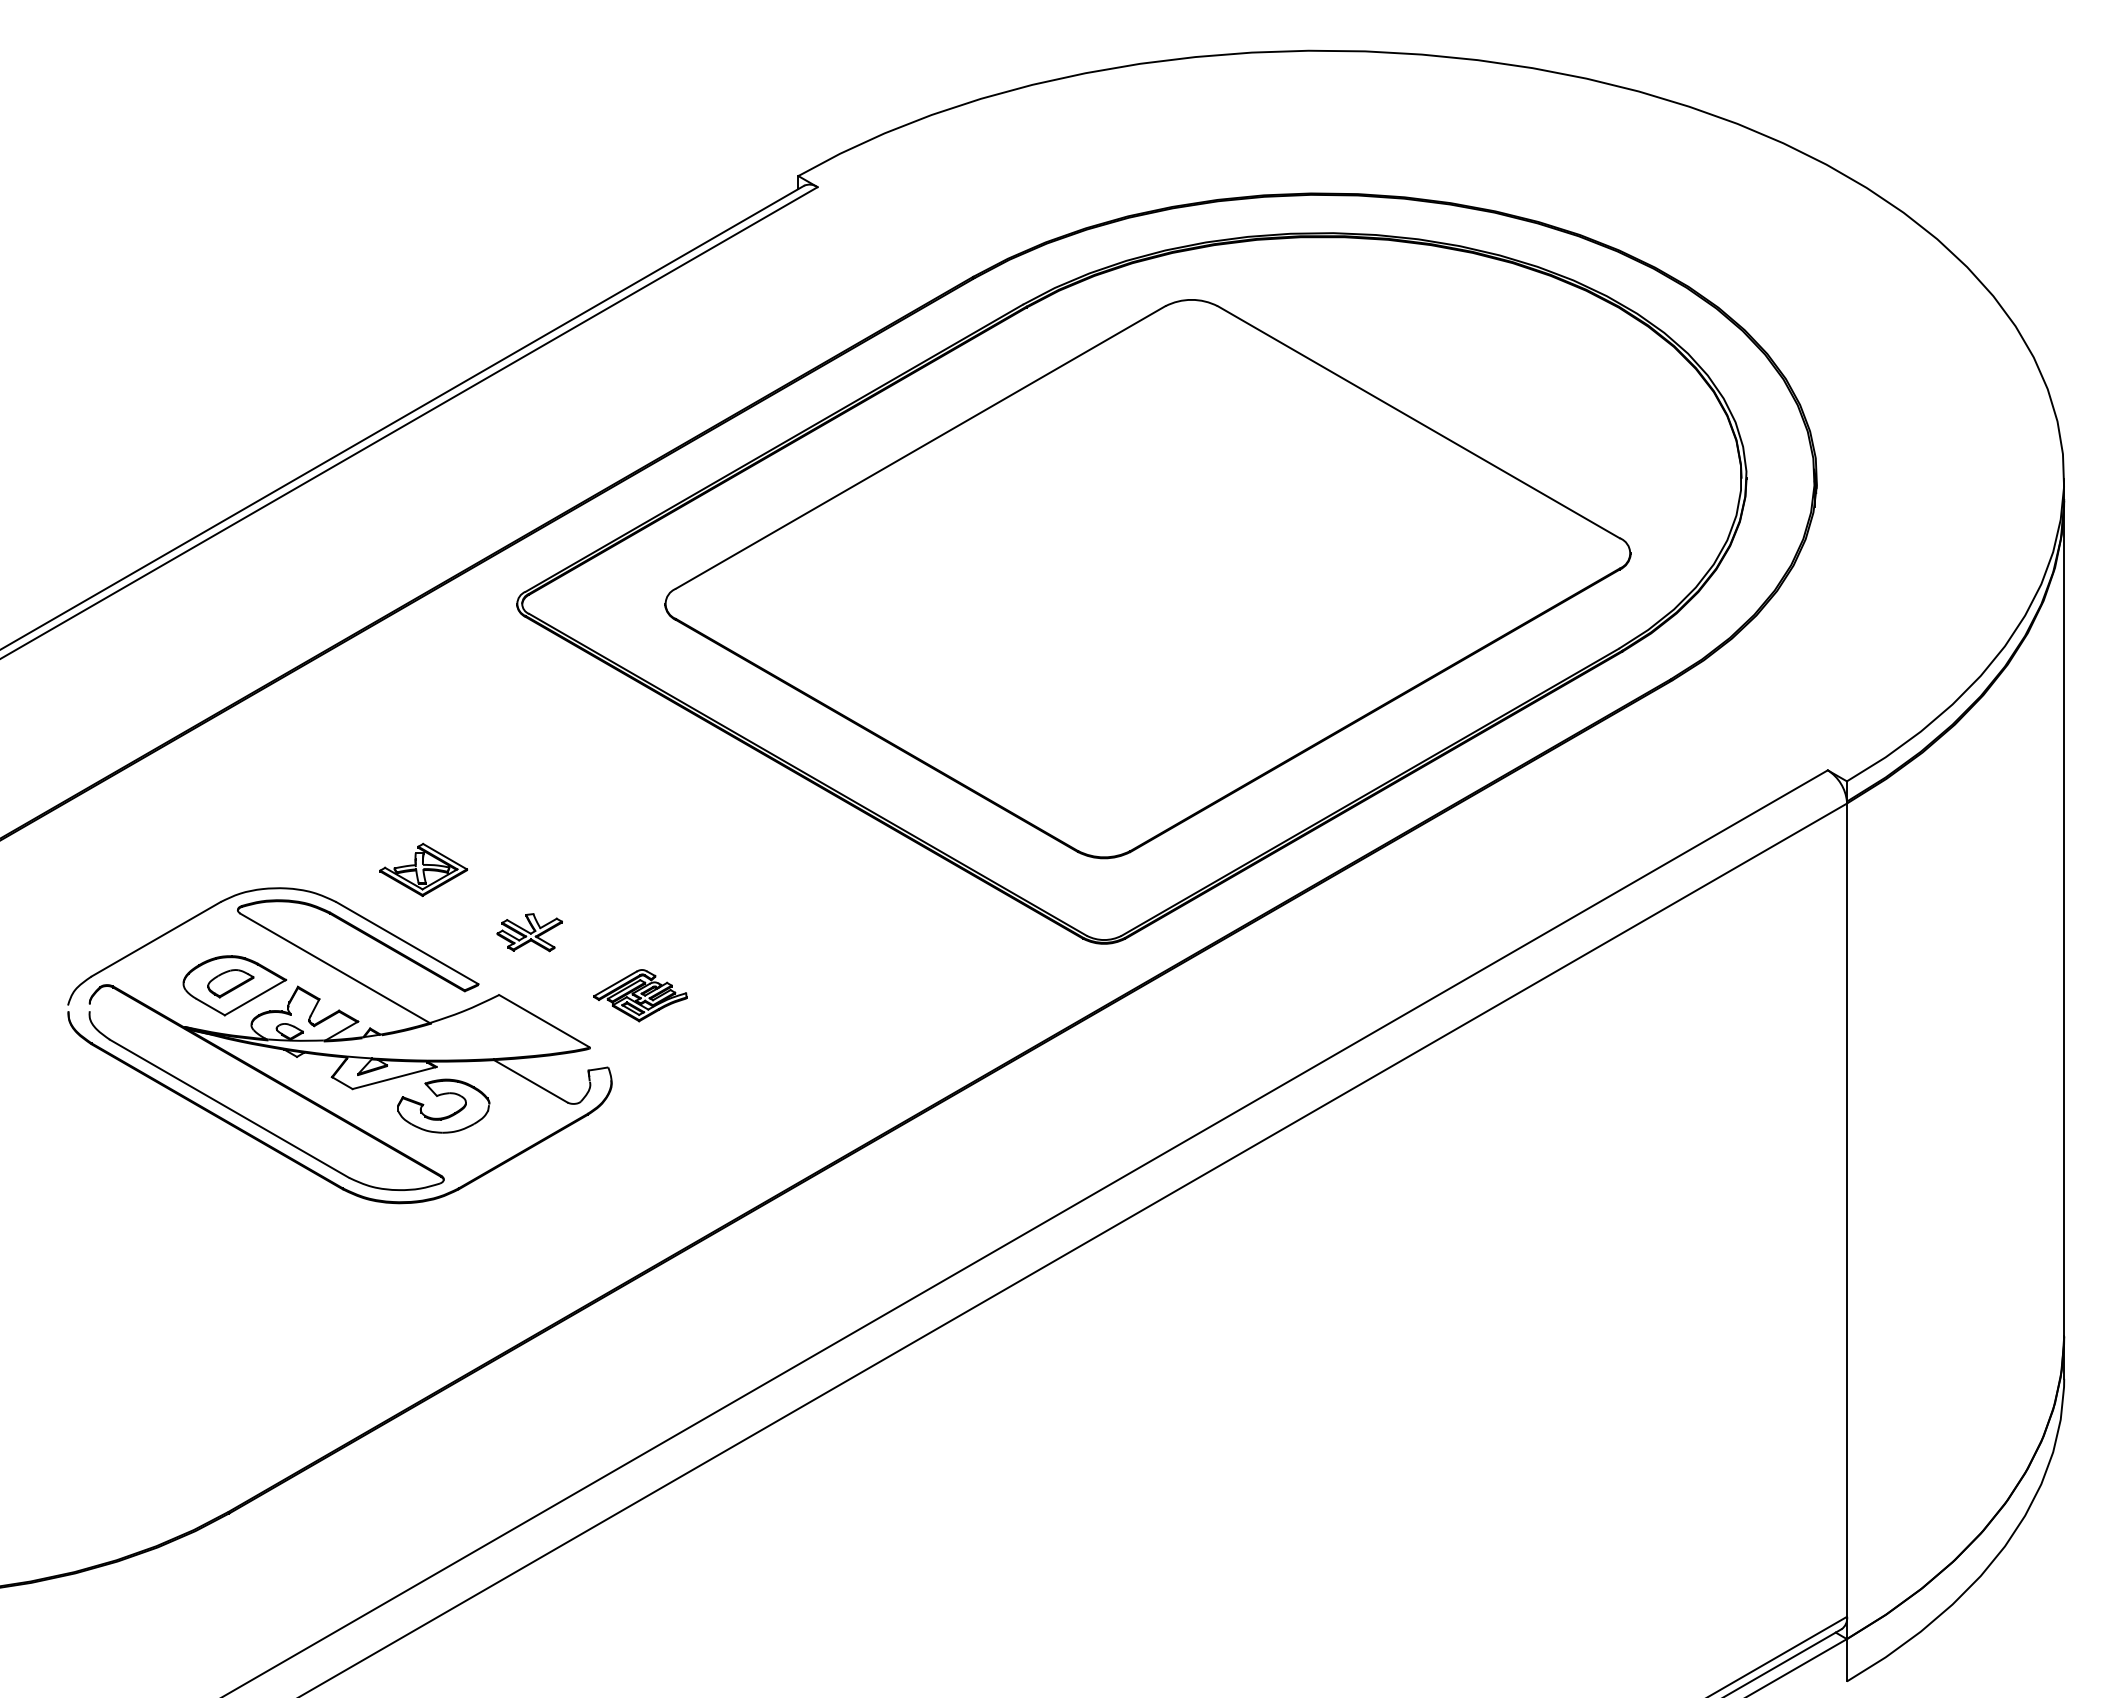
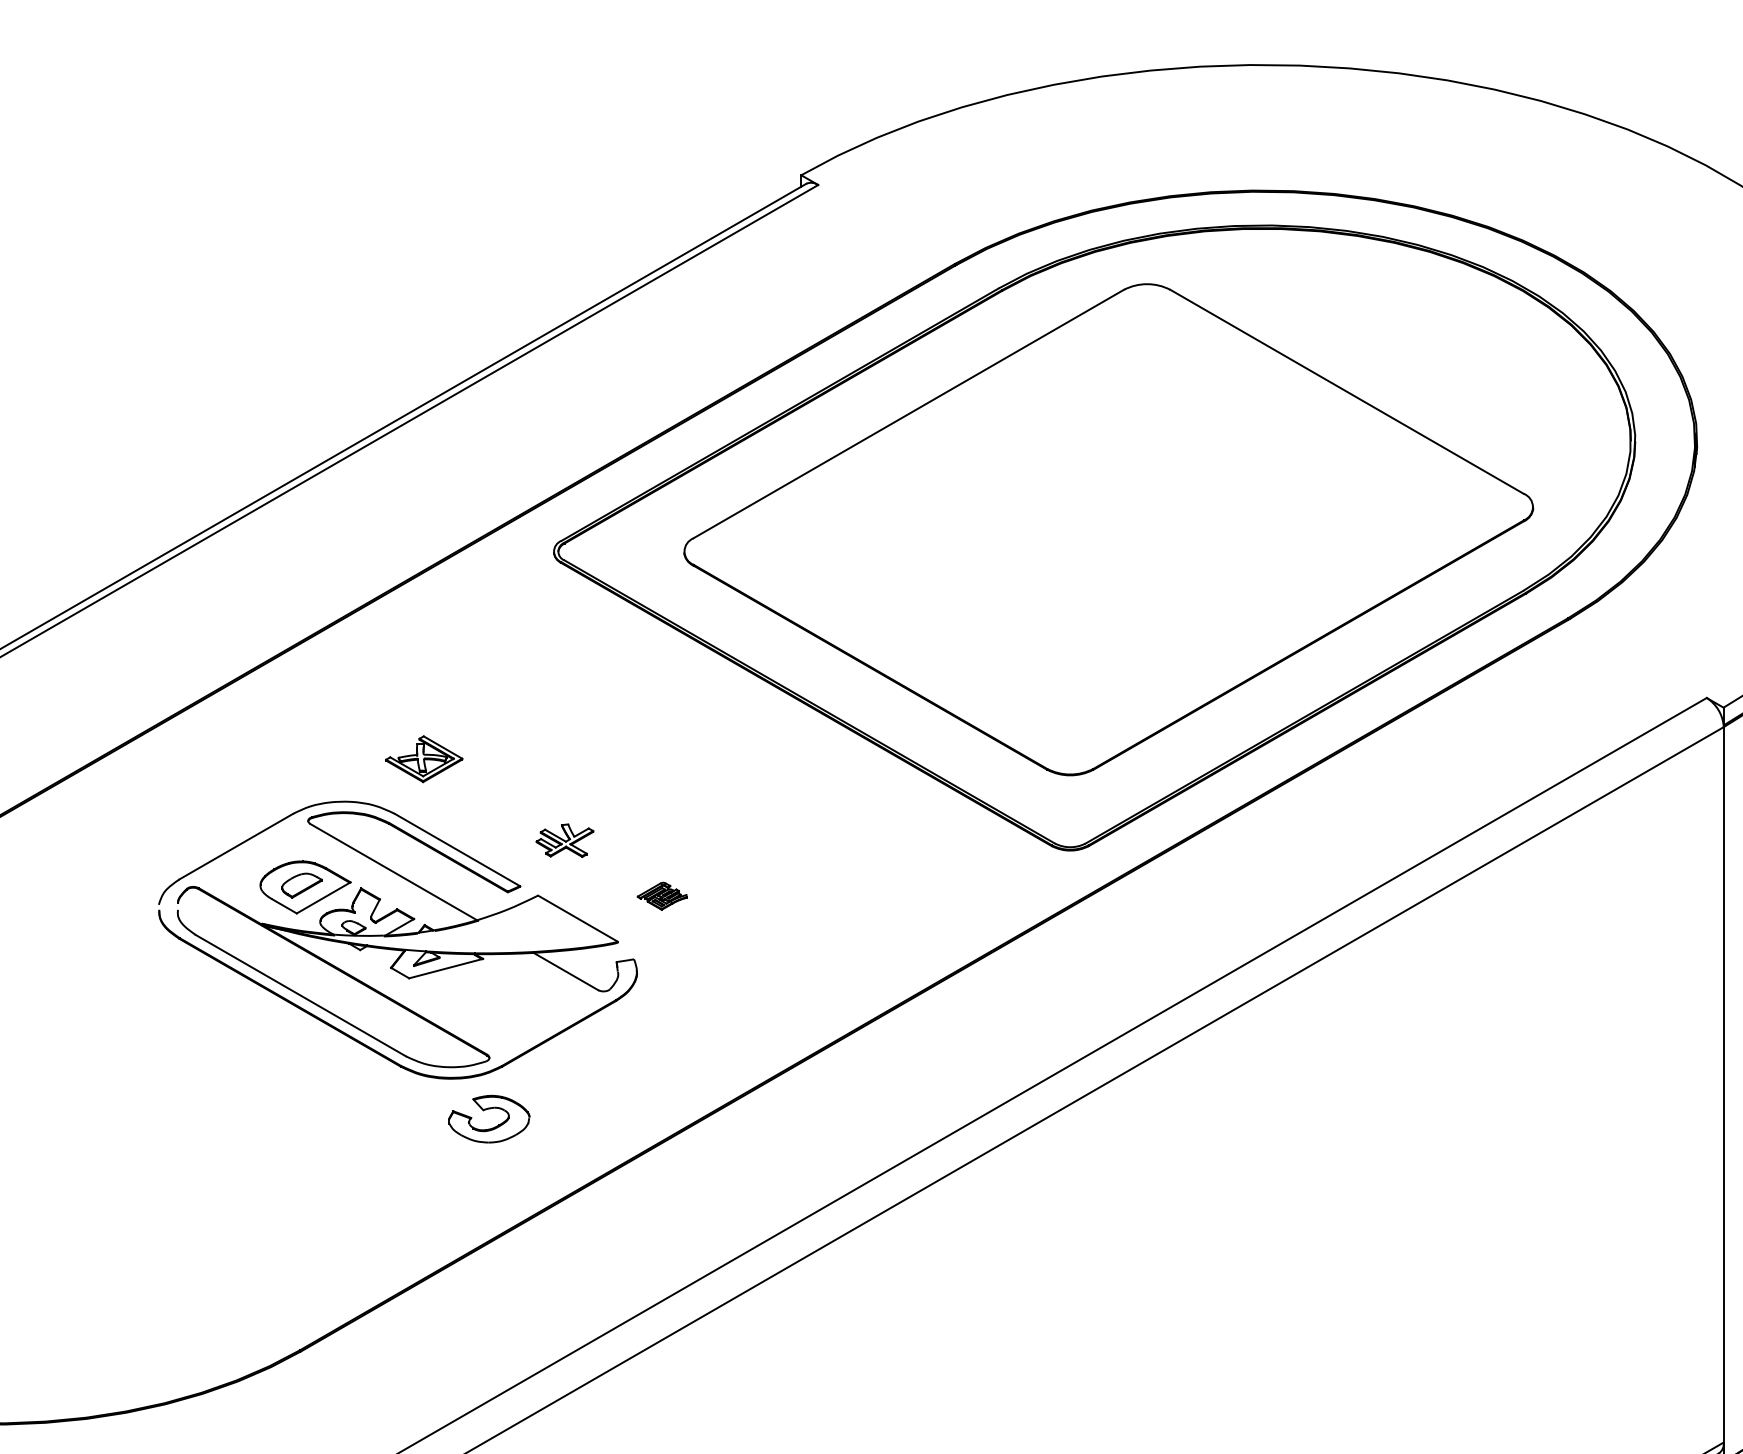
part: (423, 869) -> (424, 758), moved
part: (640, 995) -> (662, 896), size x0.6
part: (442, 1095) -> (488, 1109), moved

